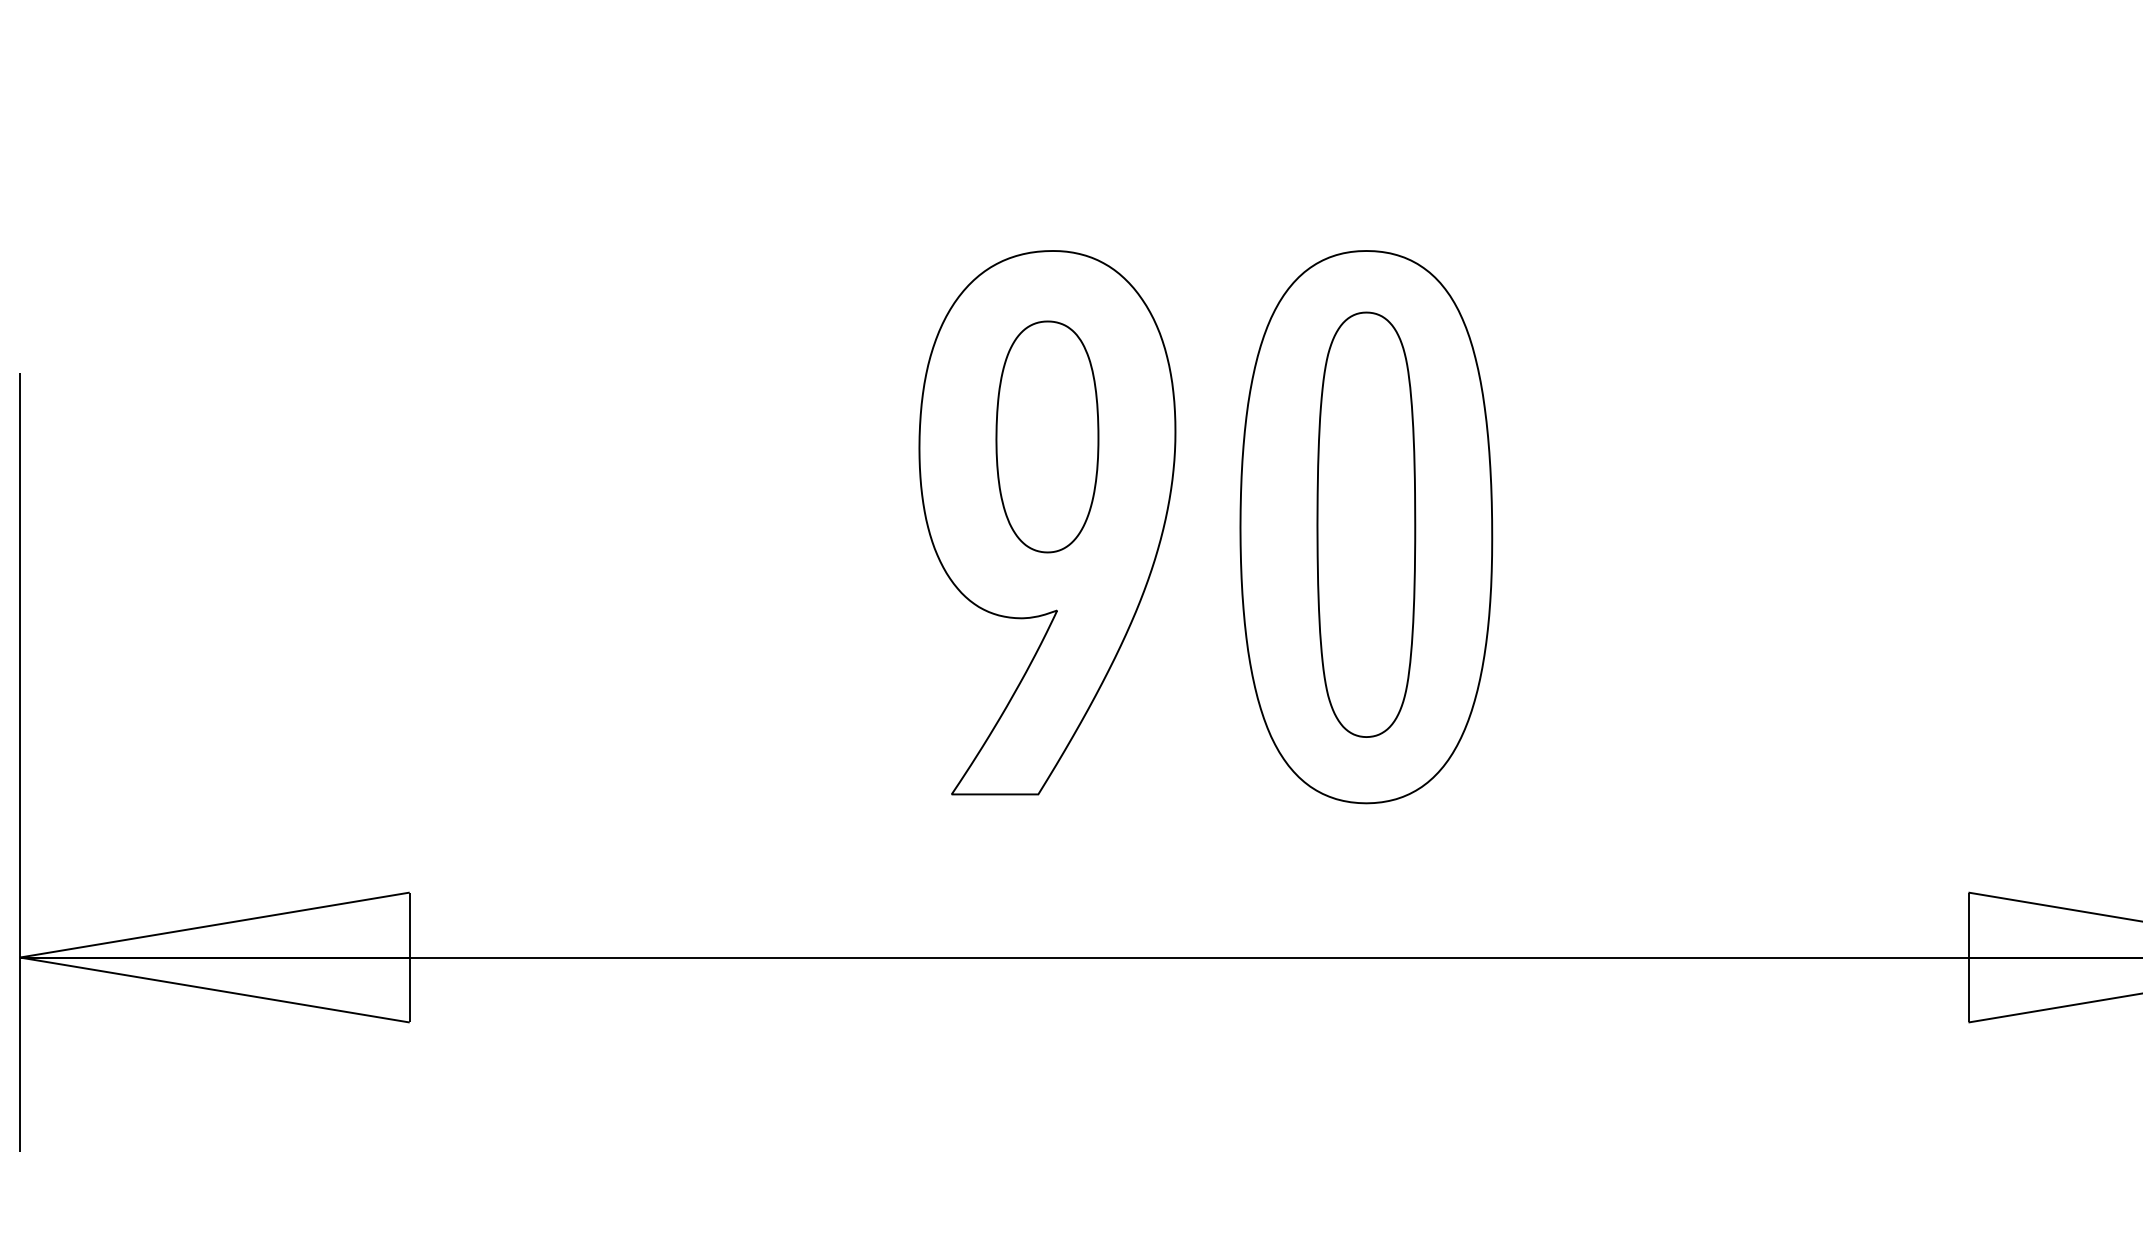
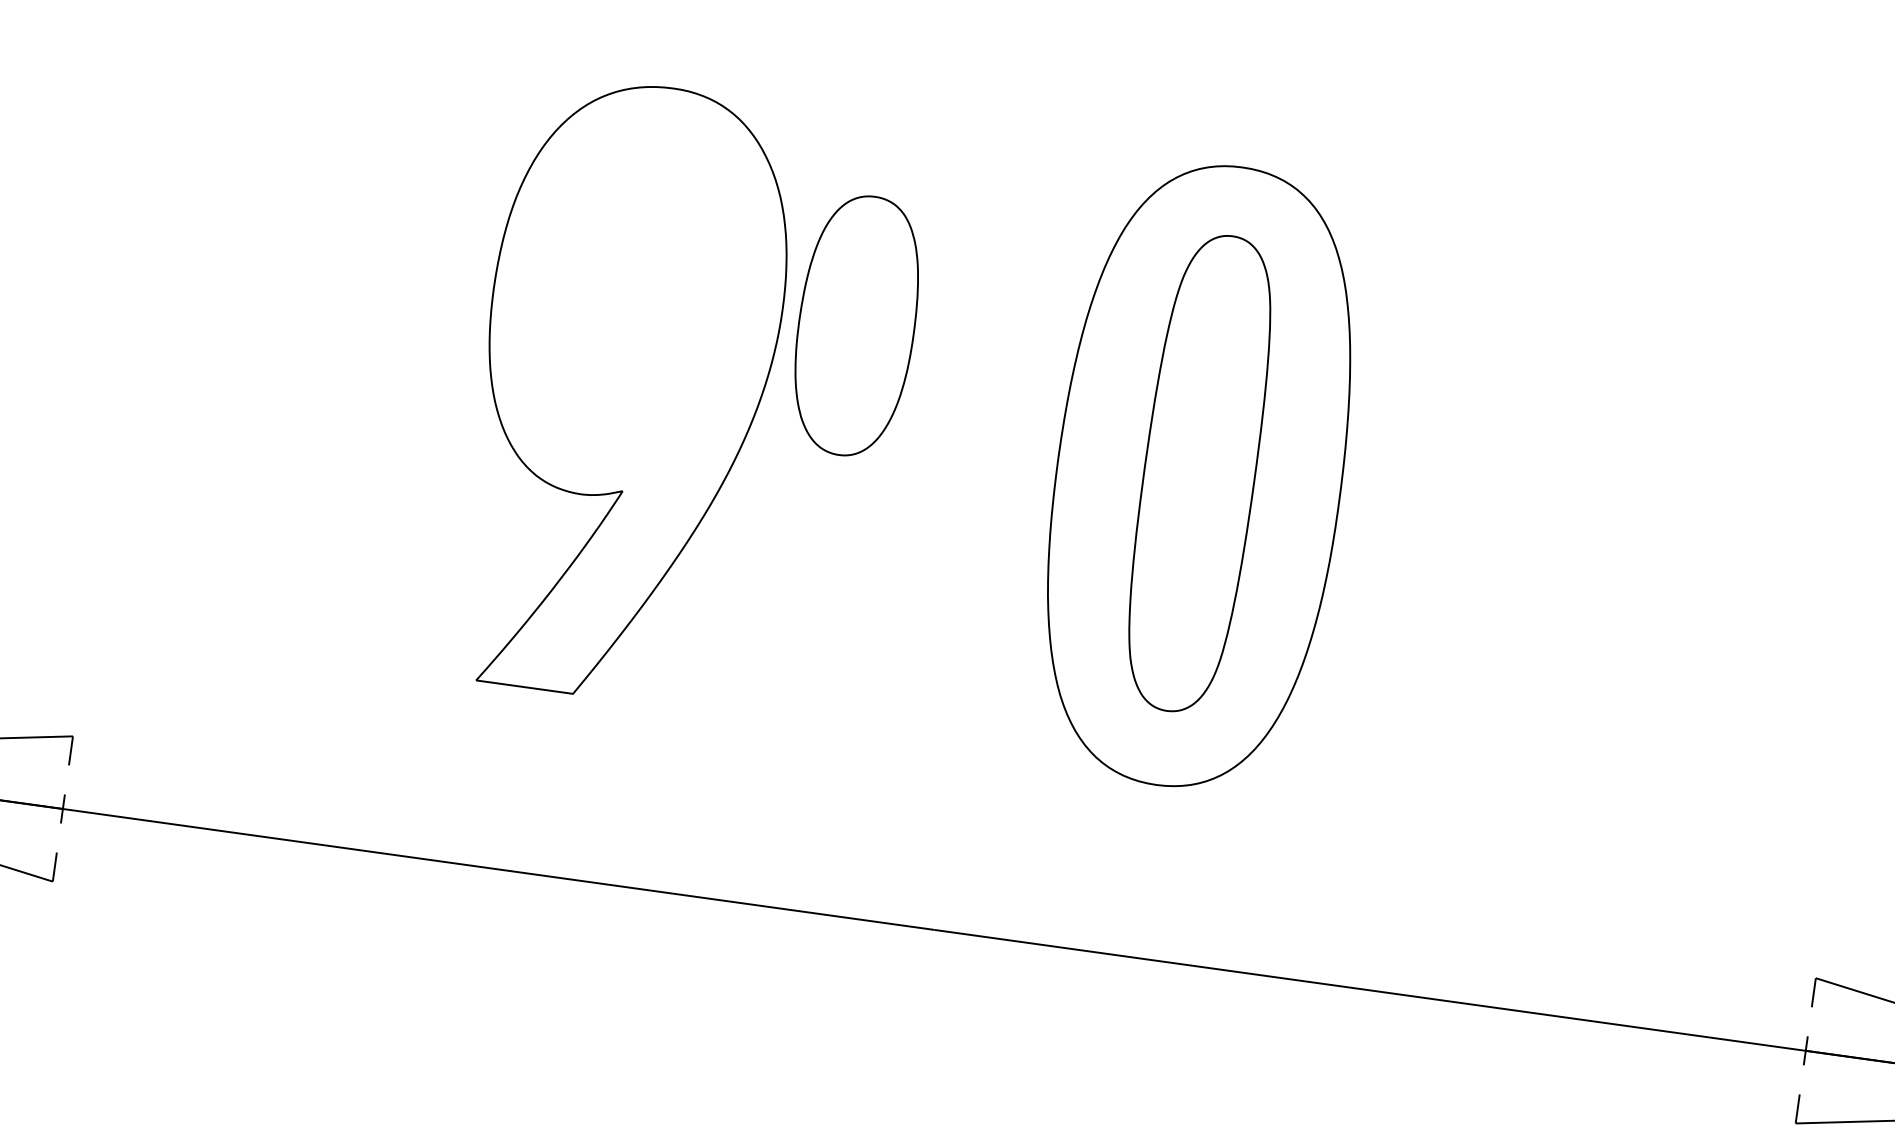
part: (1047, 522) -> (625, 391), moved
line: (409, 957) -> (62, 808), solid -> dashed
line: (1968, 957) -> (1805, 1050), solid -> dashed

